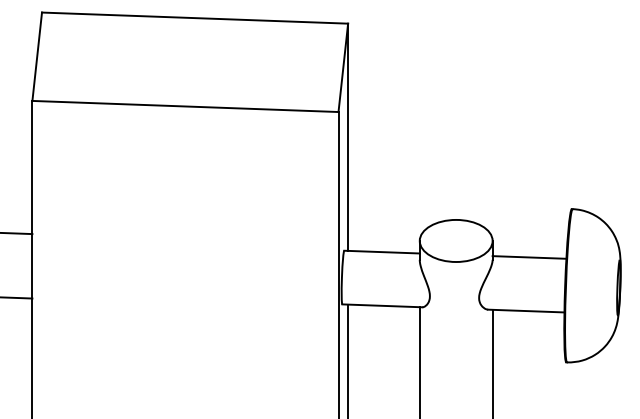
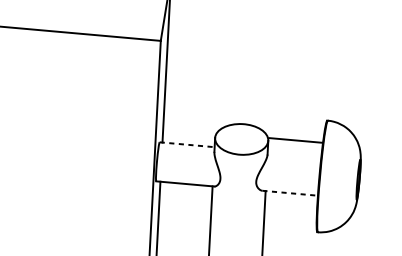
line: (382, 252) -> (187, 145), solid -> dashed
line: (529, 257) -> (295, 140), moved
line: (526, 311) -> (290, 193), solid -> dashed

